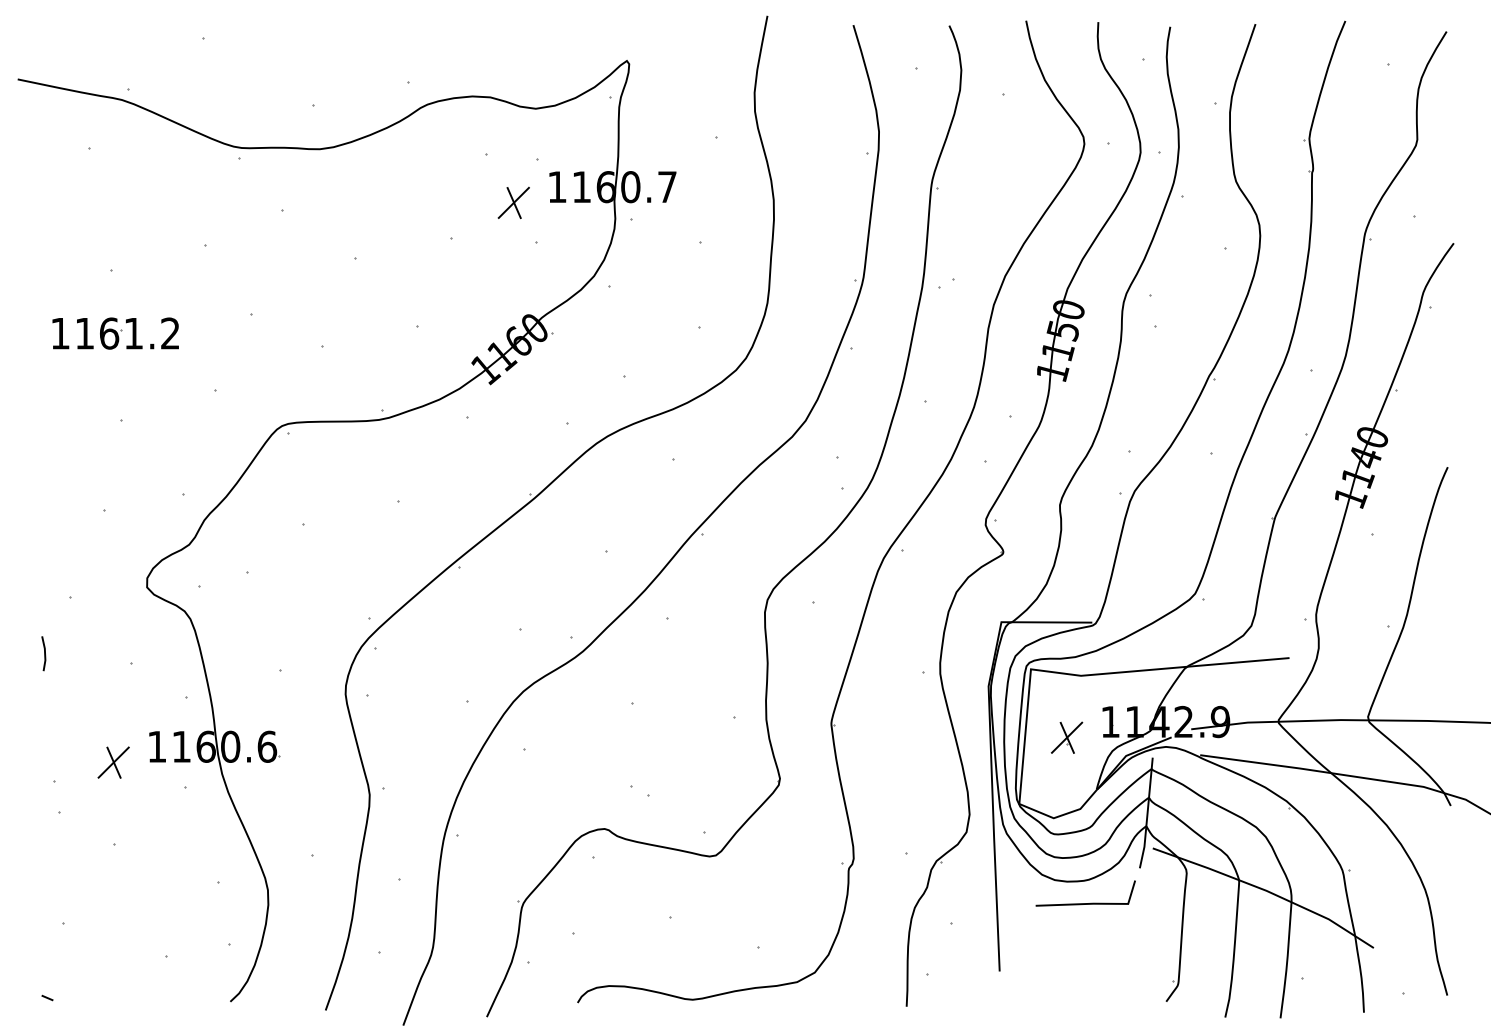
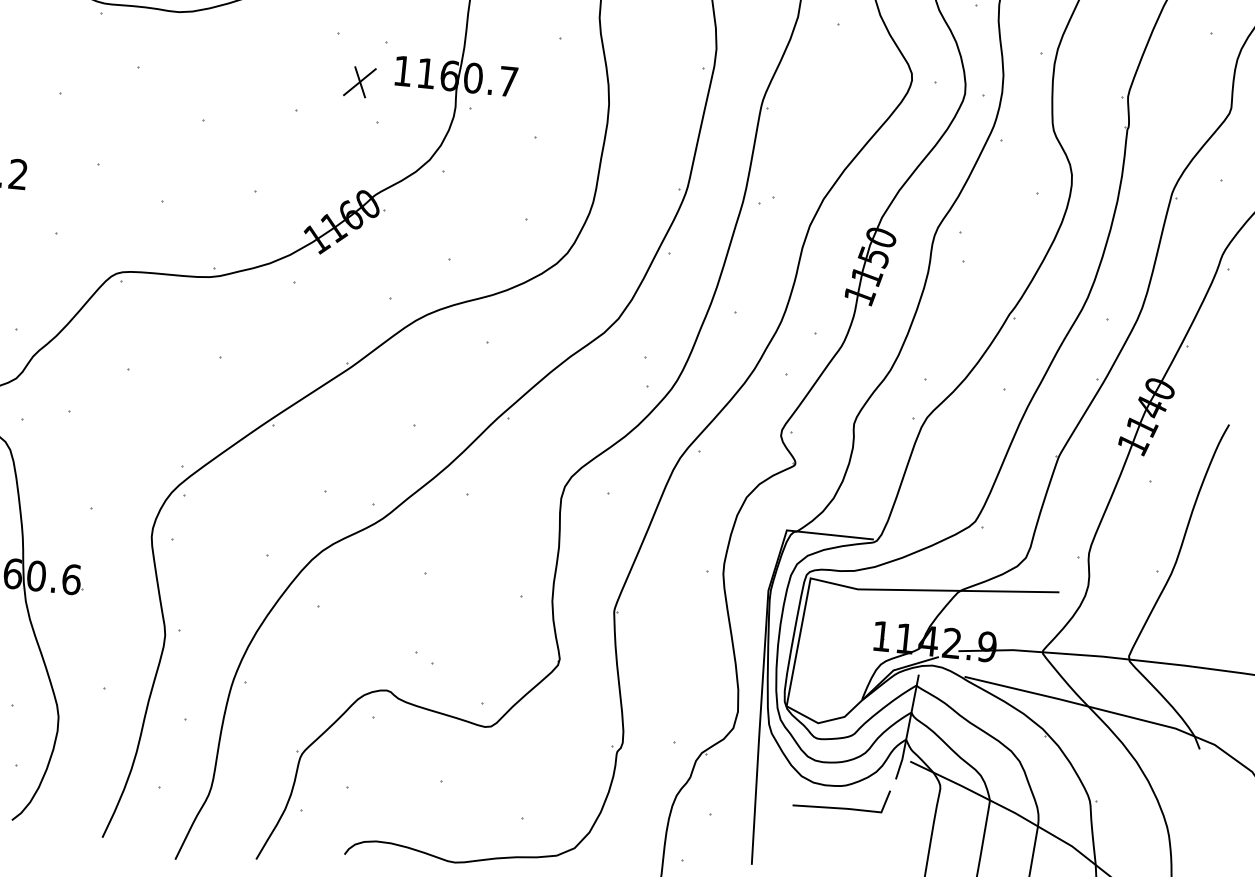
part: (1067, 737) -> (839, 647), removed

